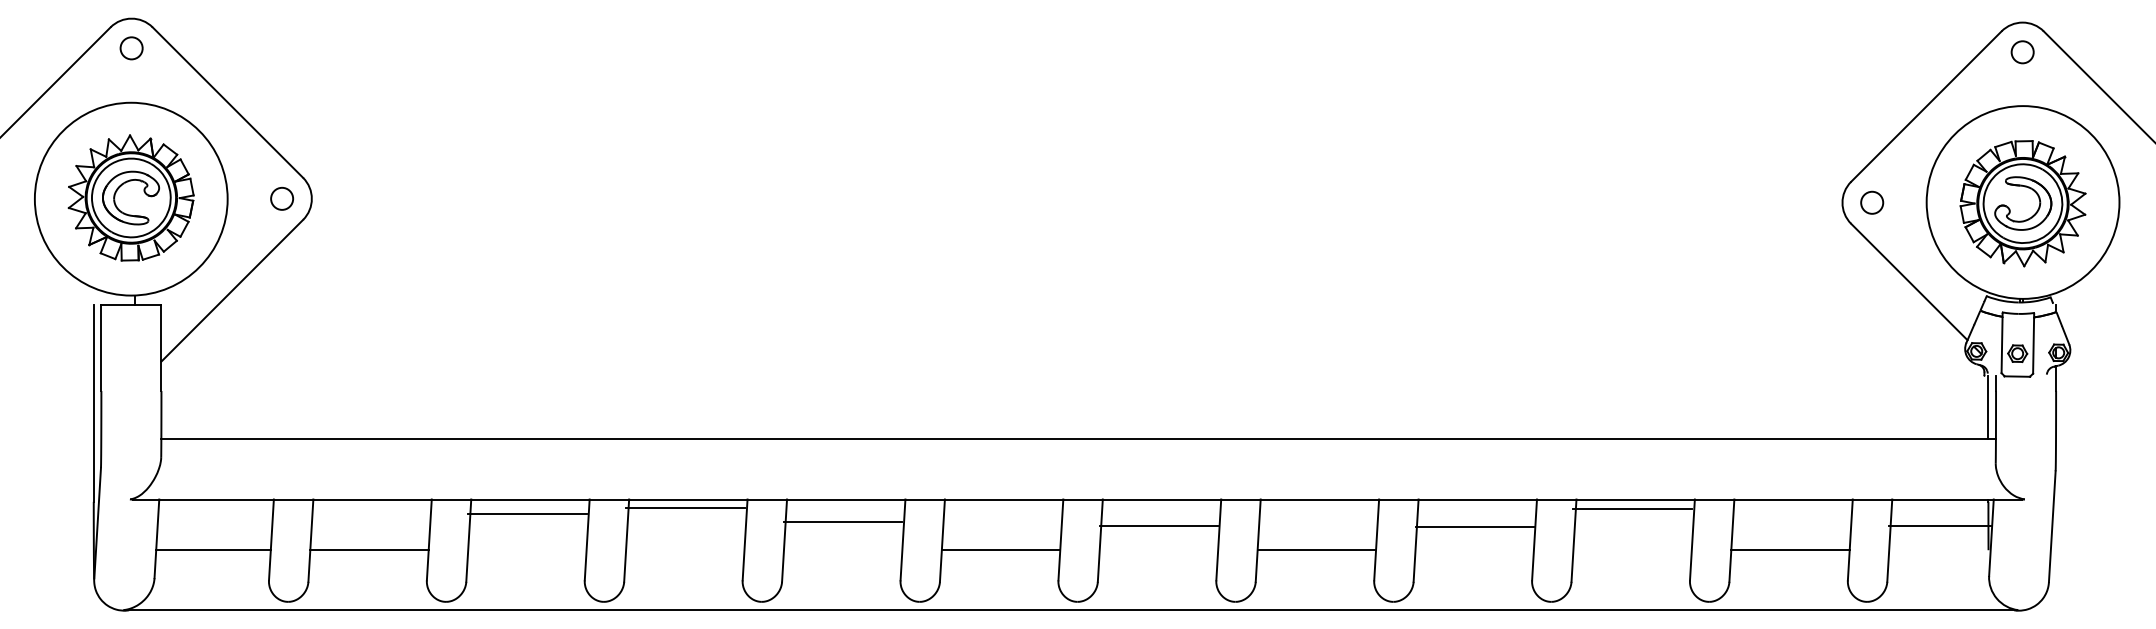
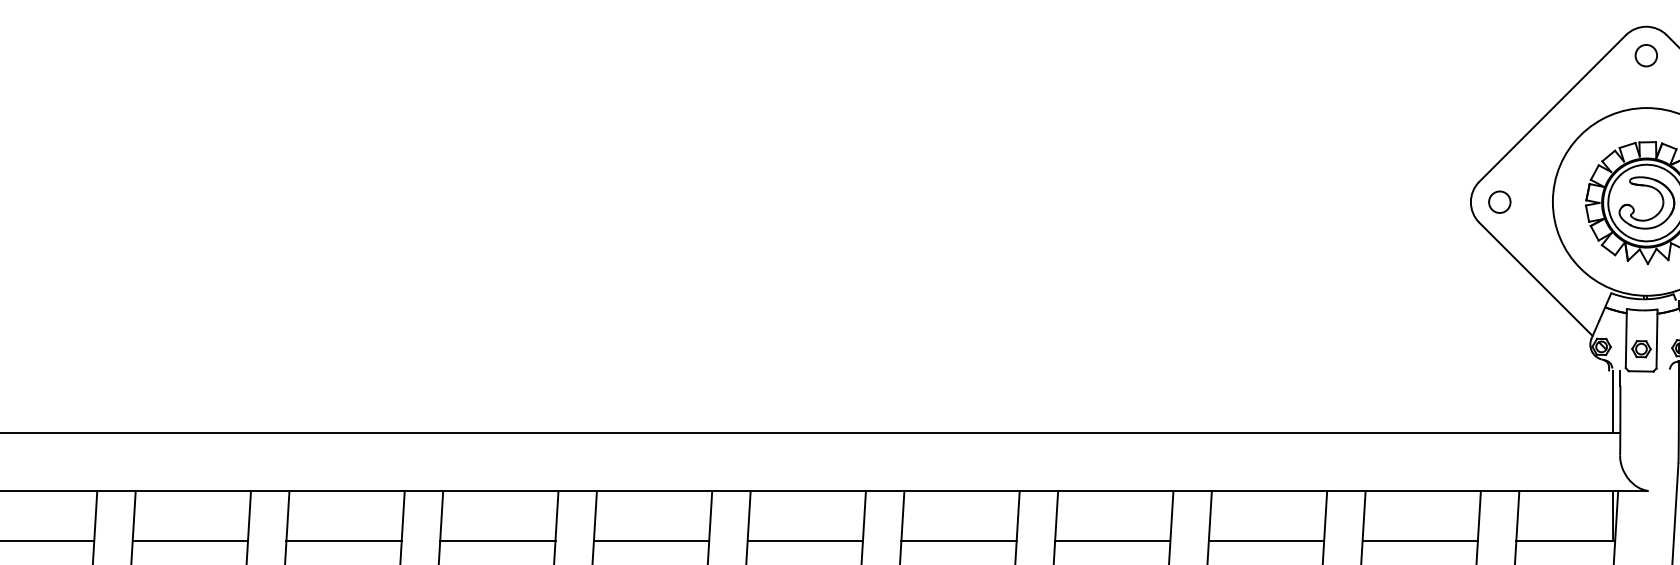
line: (685, 508) -> (344, 540), moved
line: (1632, 509) -> (1266, 540), moved
line: (527, 514) -> (190, 540), moved
line: (842, 522) -> (497, 540), moved
line: (1158, 526) -> (804, 540), moved
line: (1939, 526) -> (1565, 540), moved
line: (1474, 527) -> (1112, 540), moved

